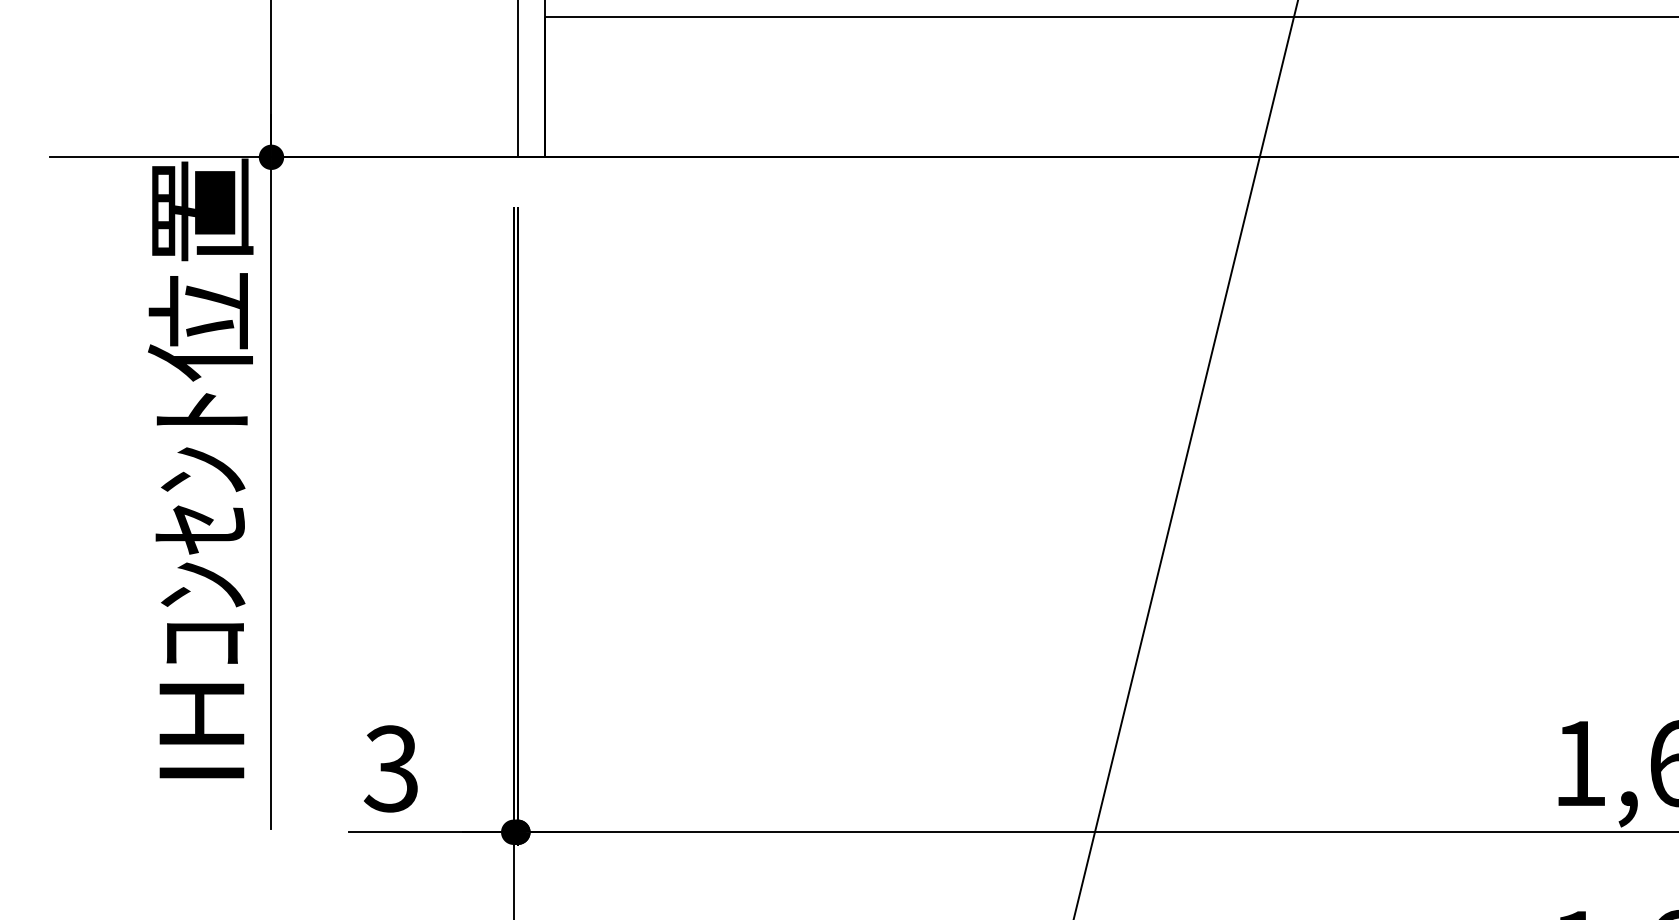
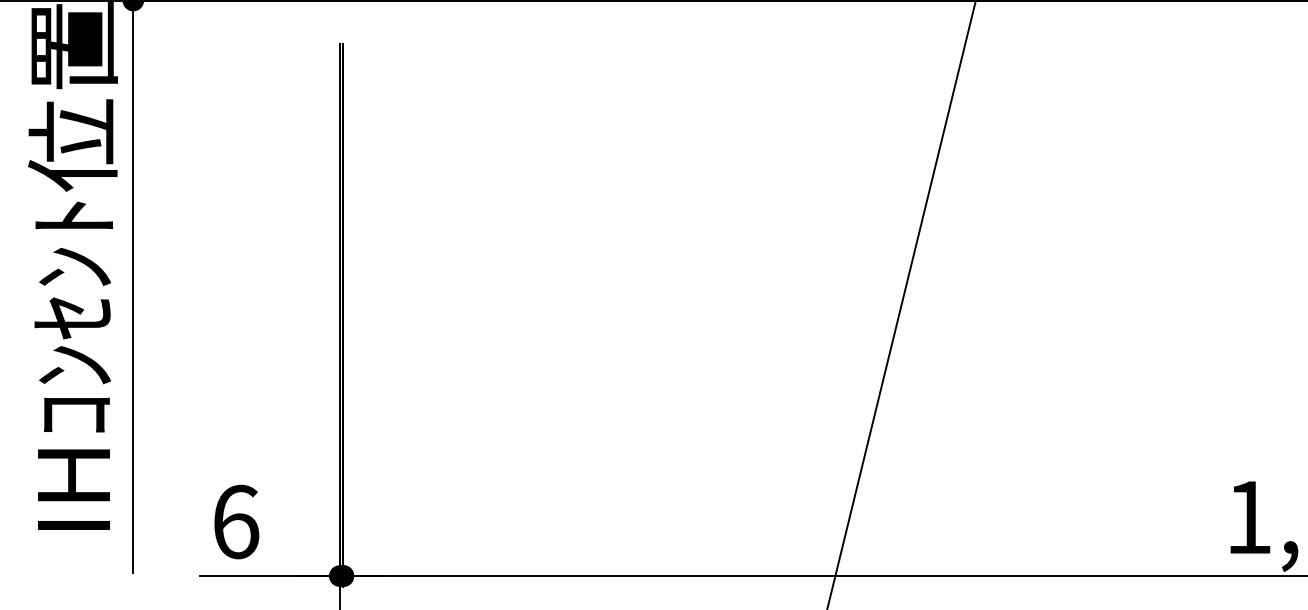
text: (391, 768) -> (235, 521), 3 -> 6

